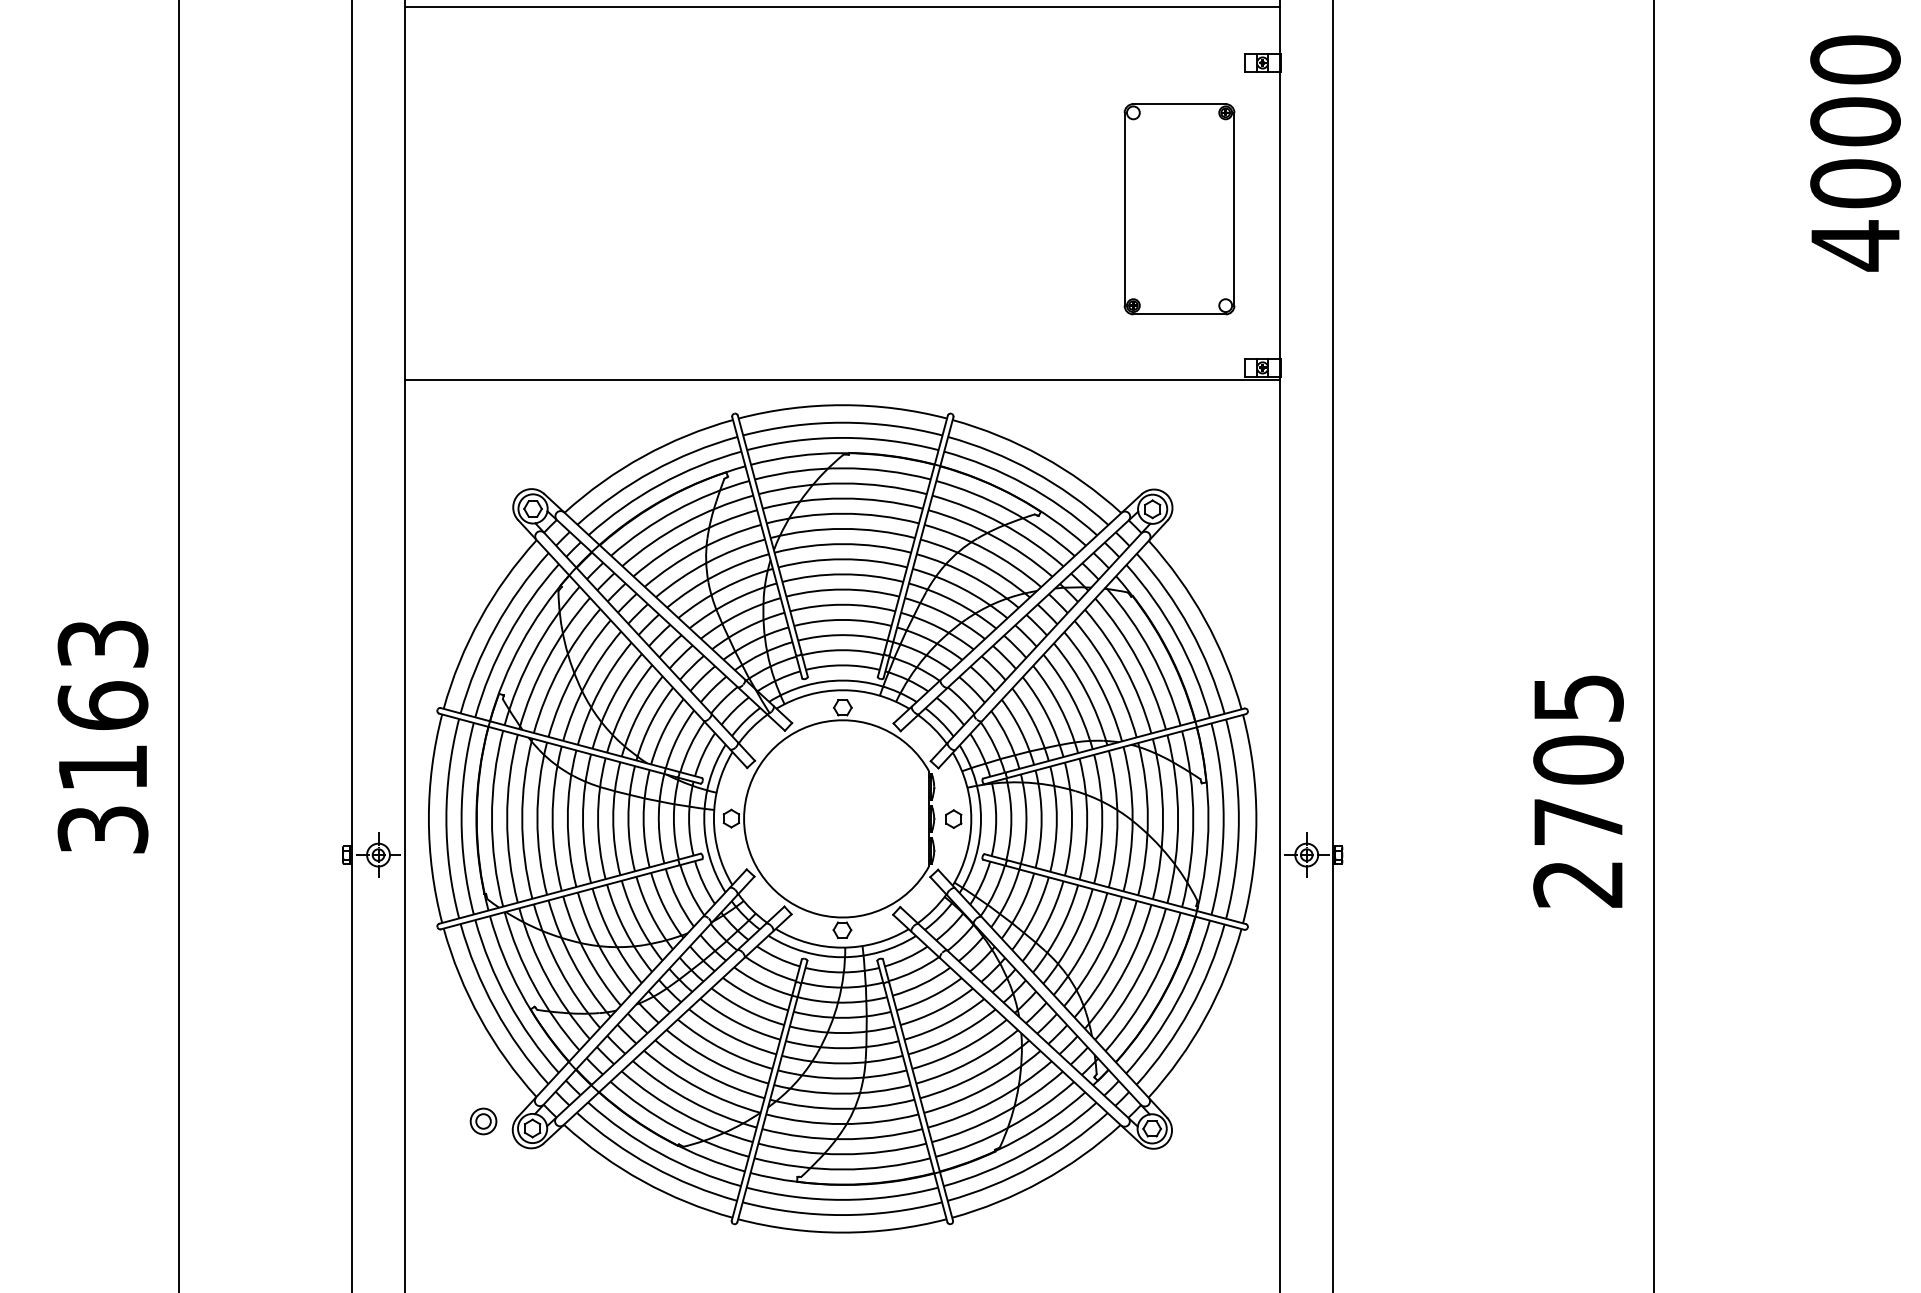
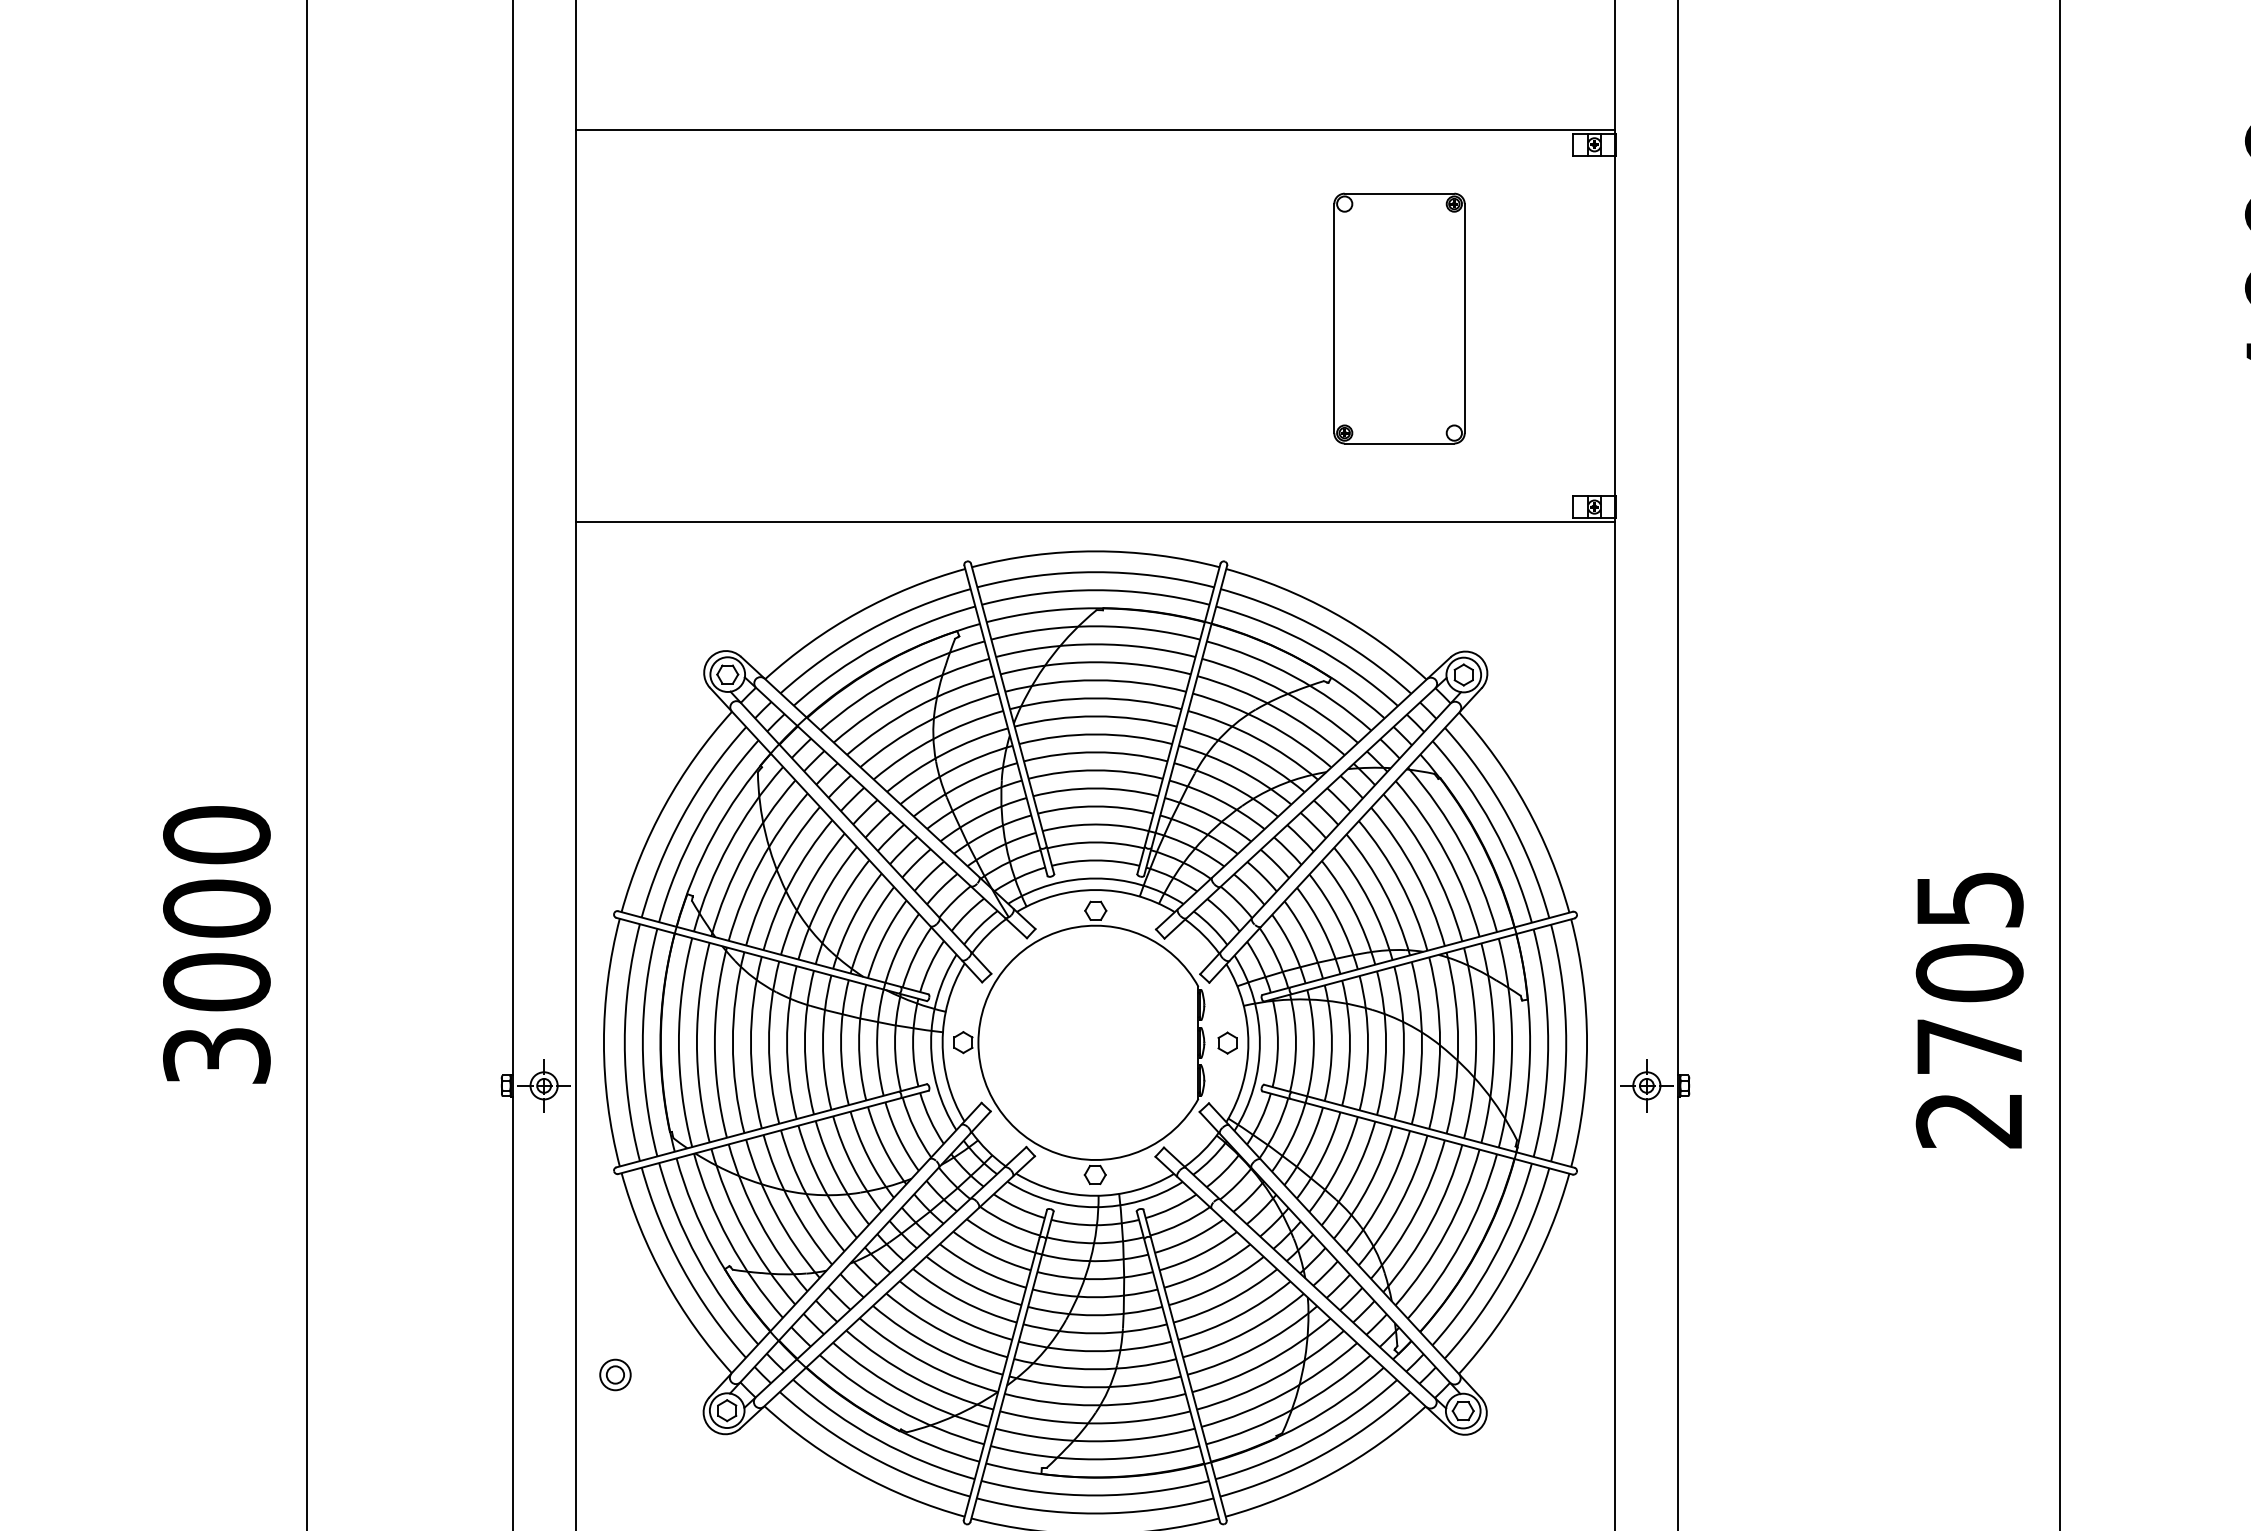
line: (842, 6) -> (1095, 129), moved
part: (1179, 209) -> (1399, 318), moved
text: (102, 705) -> (216, 908), 3163 -> 3000
part: (483, 1121) -> (615, 1375), moved

